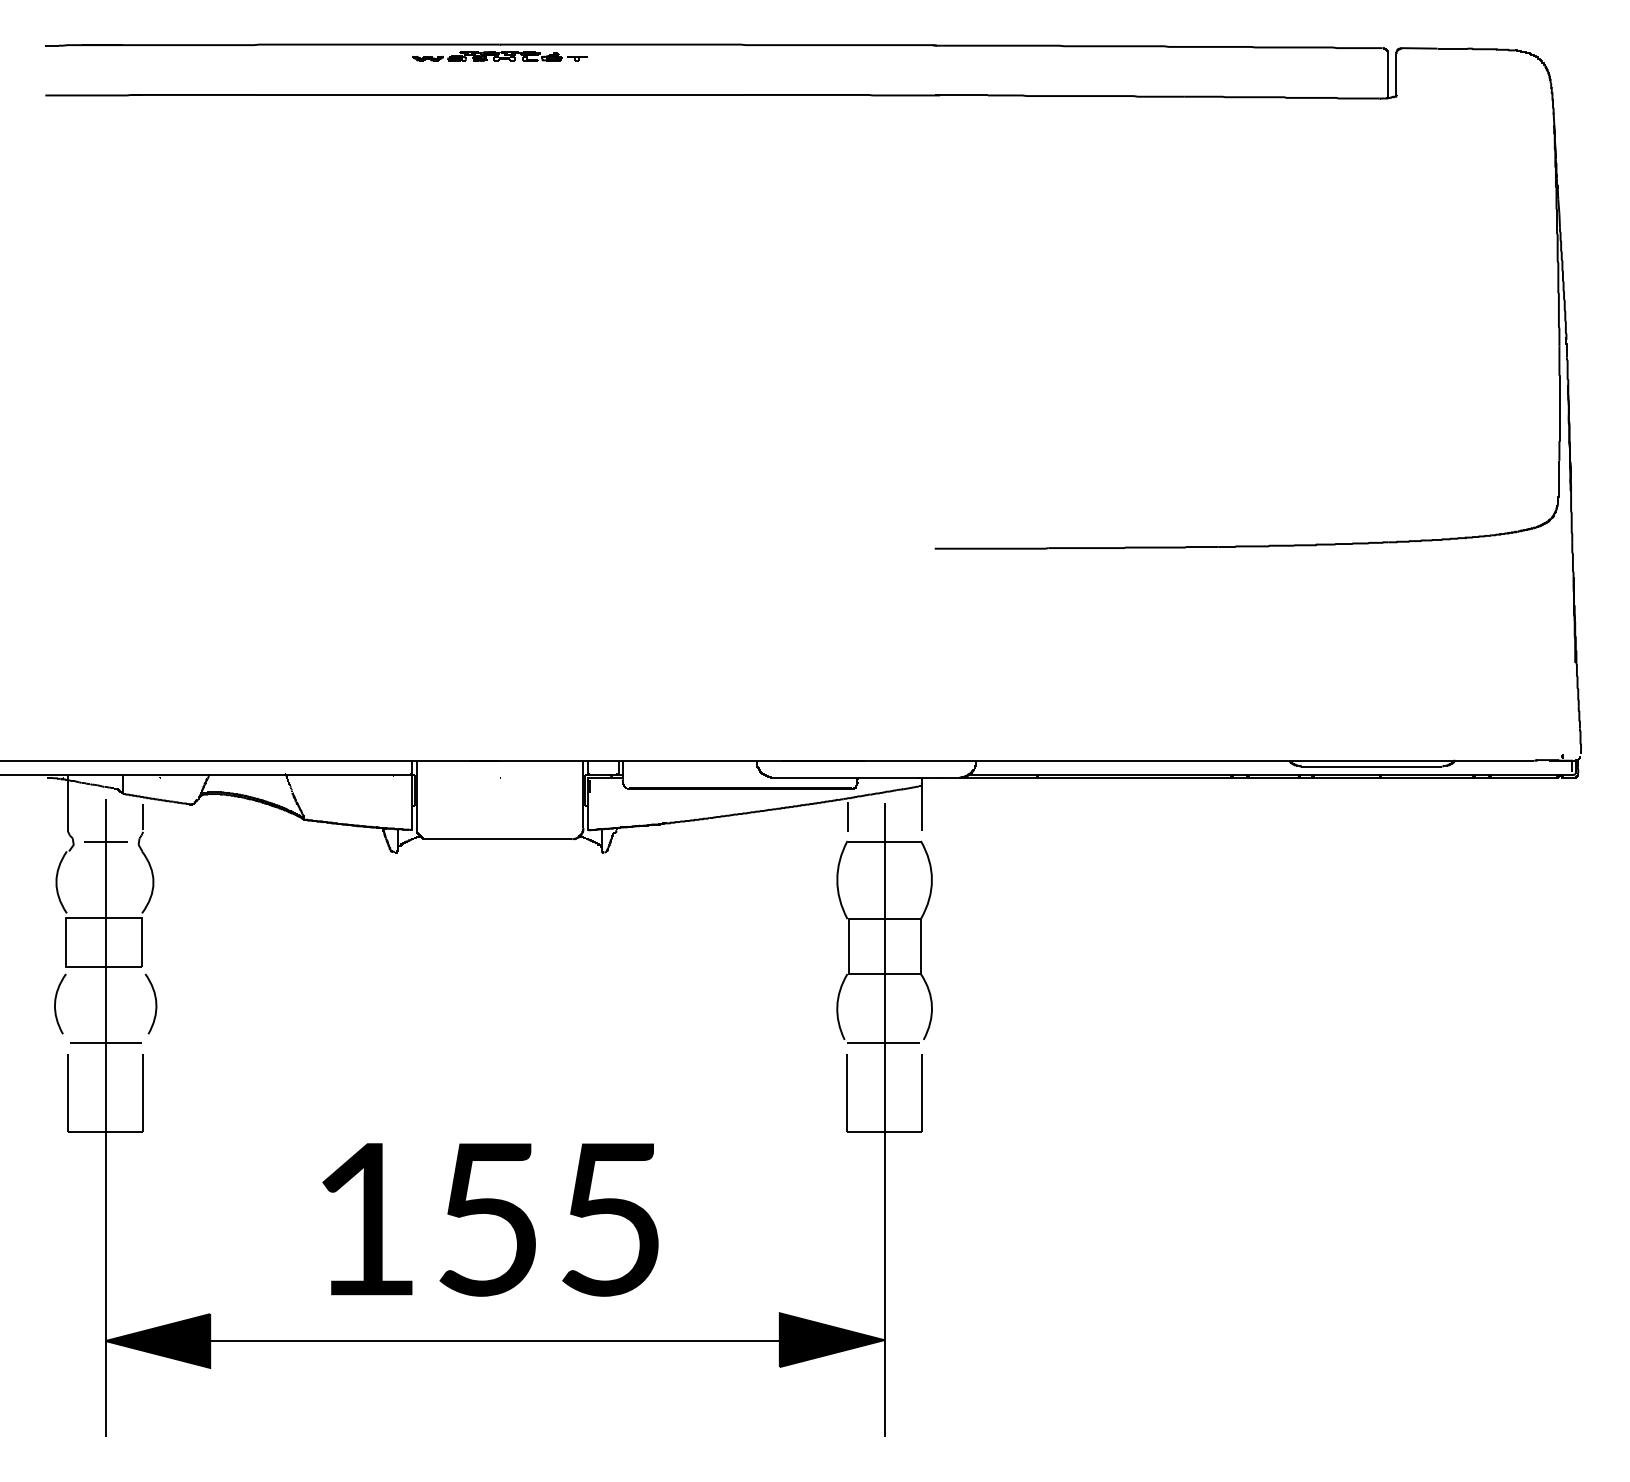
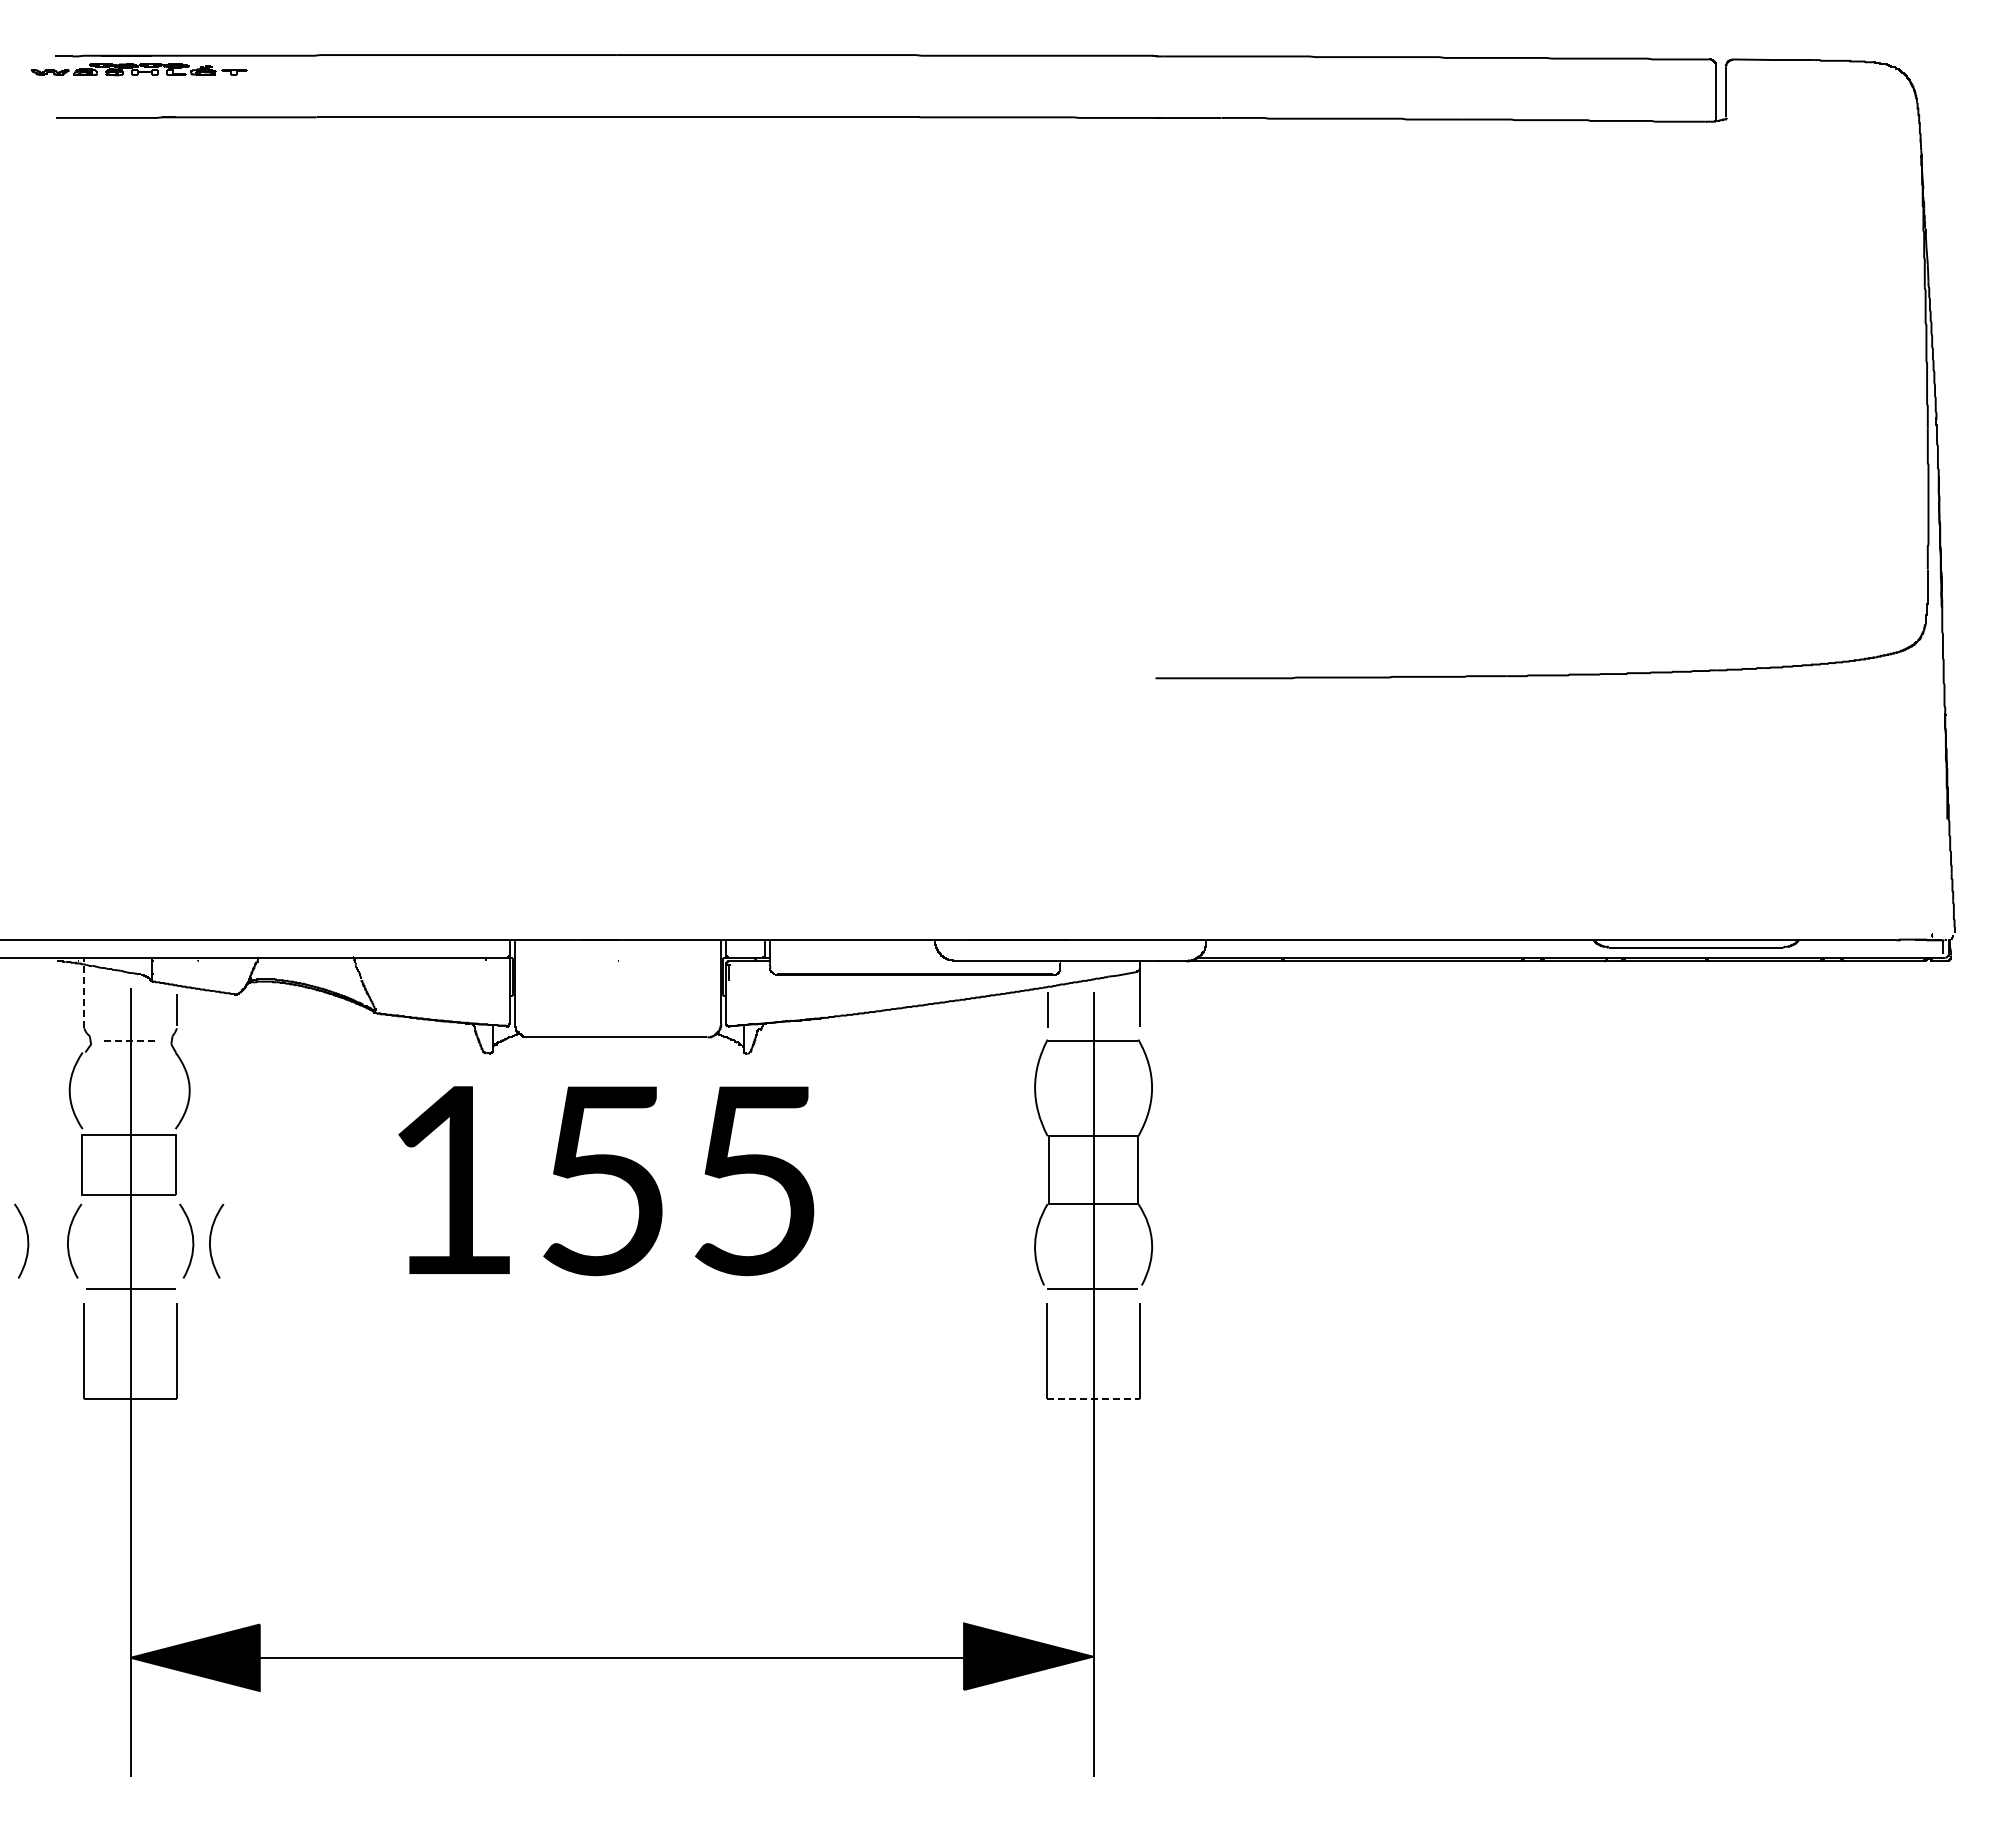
part: (500, 56) -> (139, 69), moved
line: (68, 803) -> (84, 993), solid -> dashed
line: (106, 842) -> (131, 1041), solid -> dashed
curve: (171, 1002) -> (211, 1239), added
curve: (22, 1003) -> (27, 1240), added
line: (884, 1132) -> (1093, 1399), solid -> dashed
text: (490, 1220) -> (606, 1181), moved

